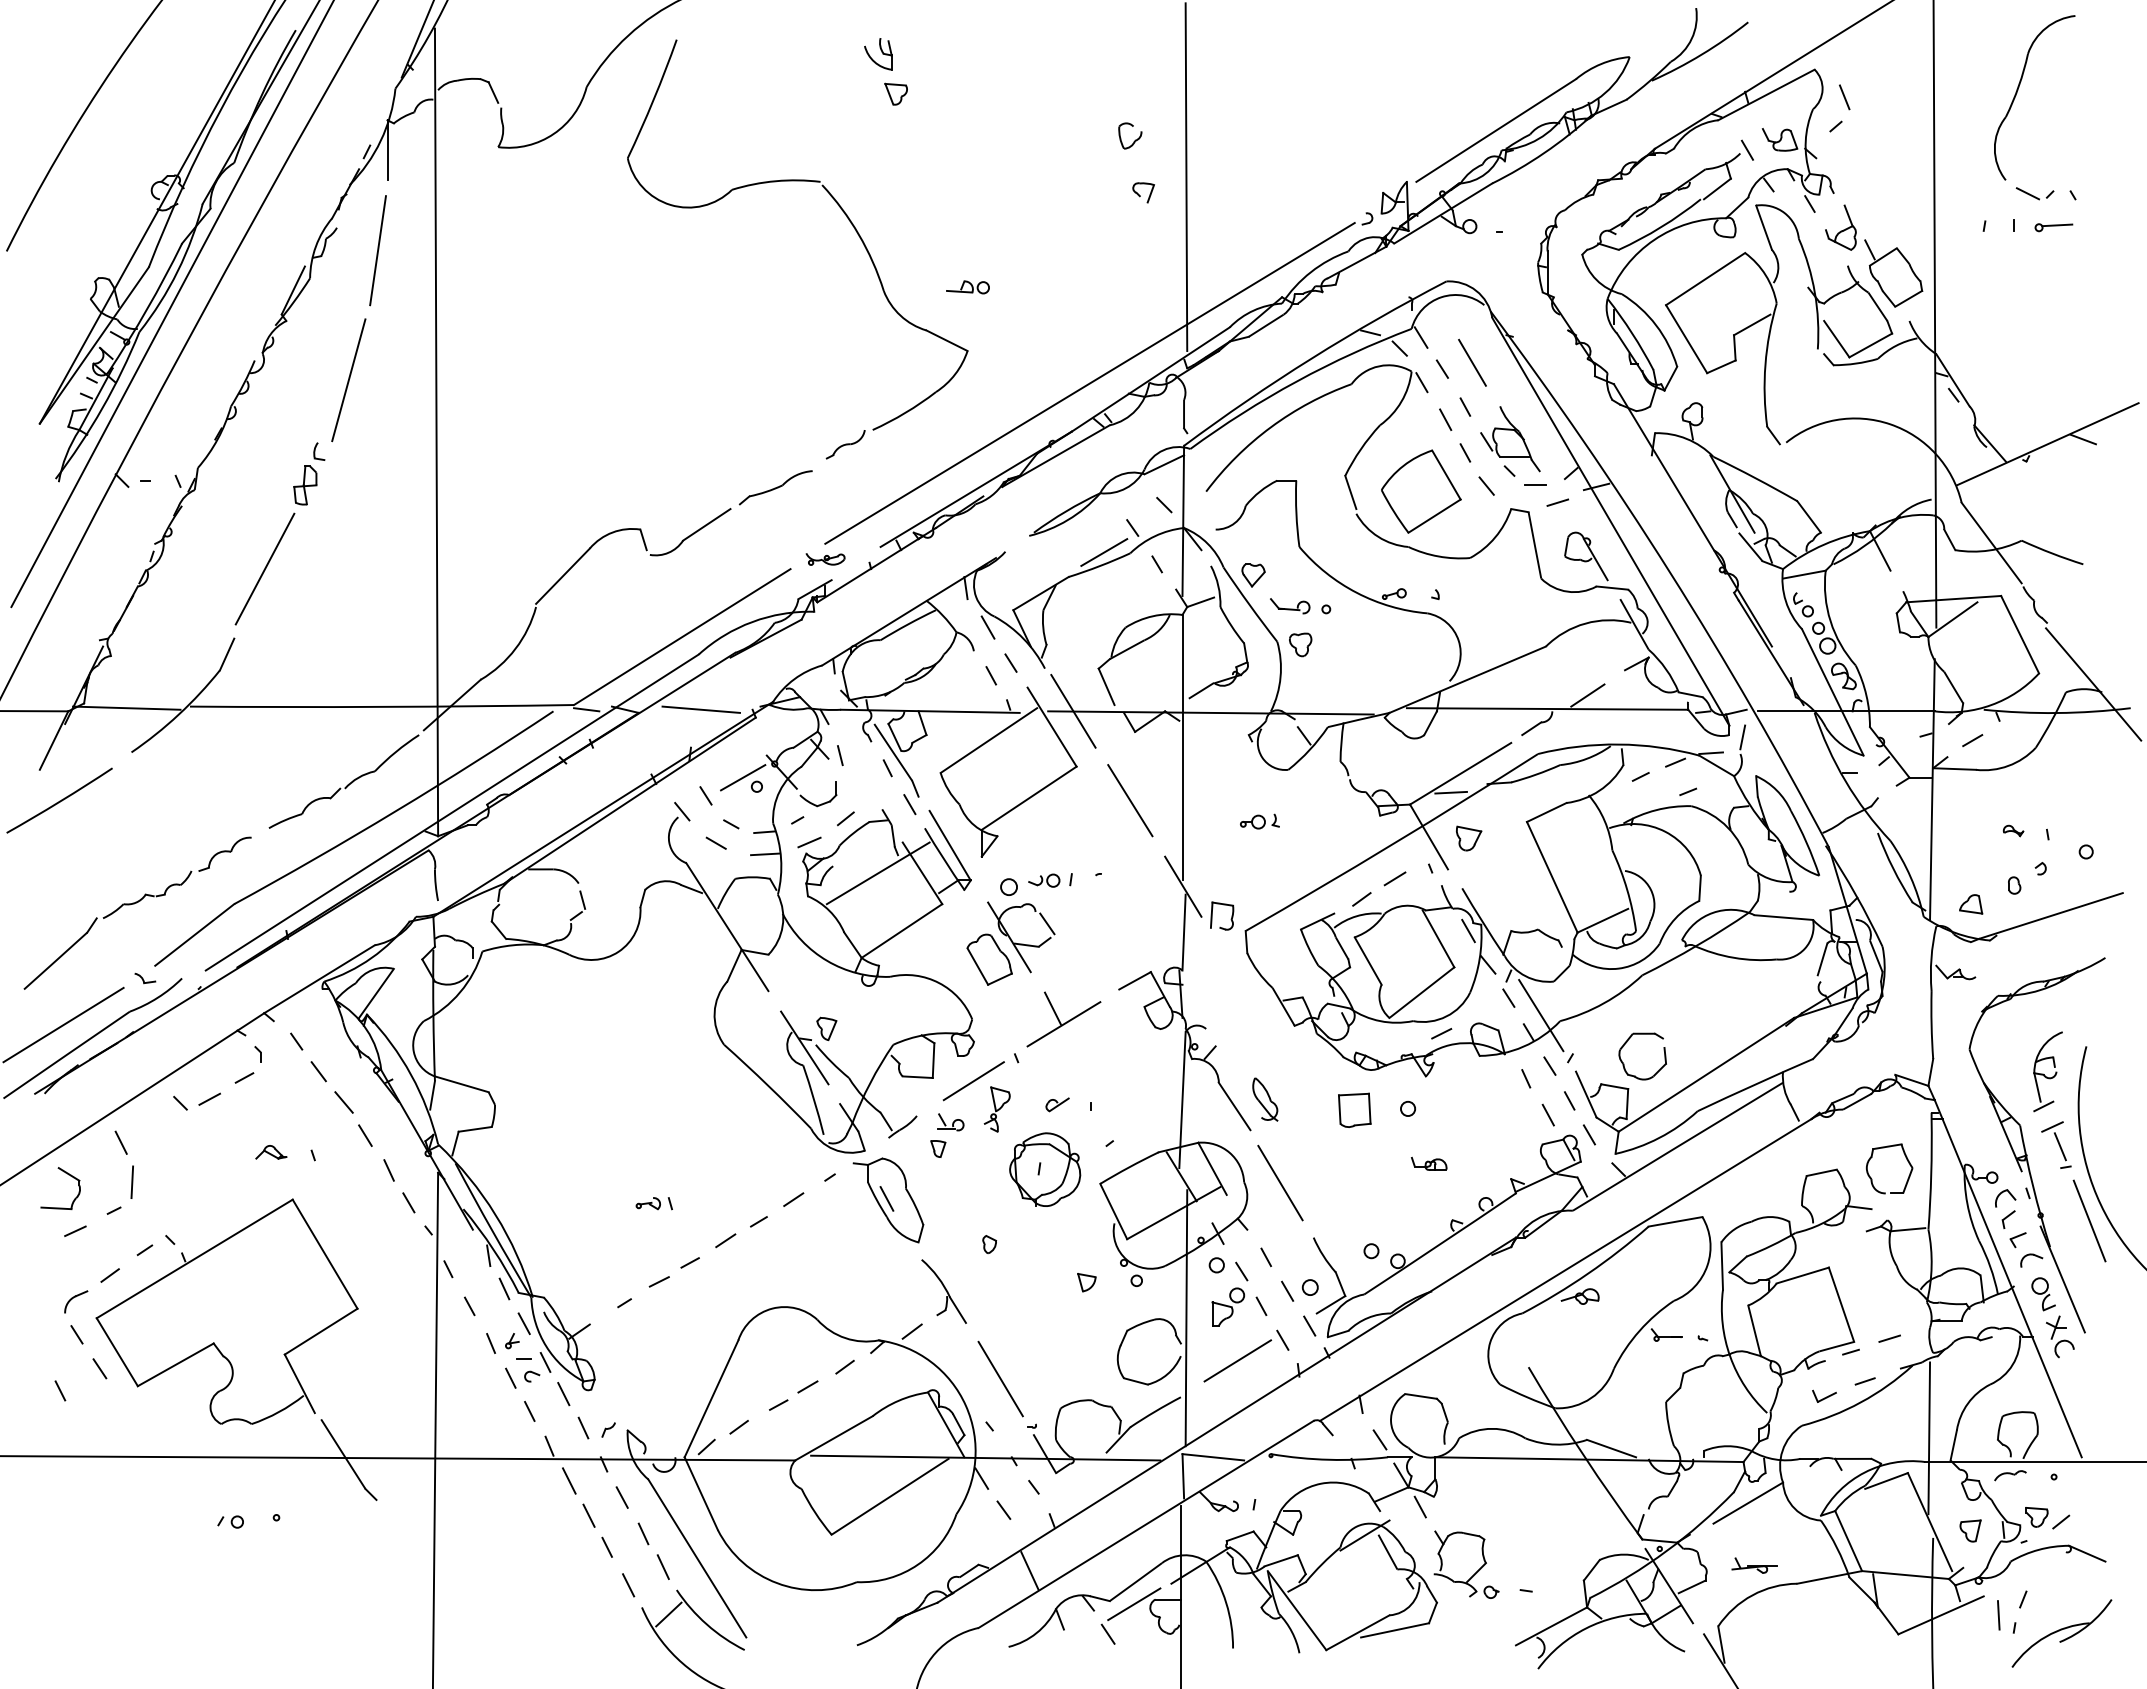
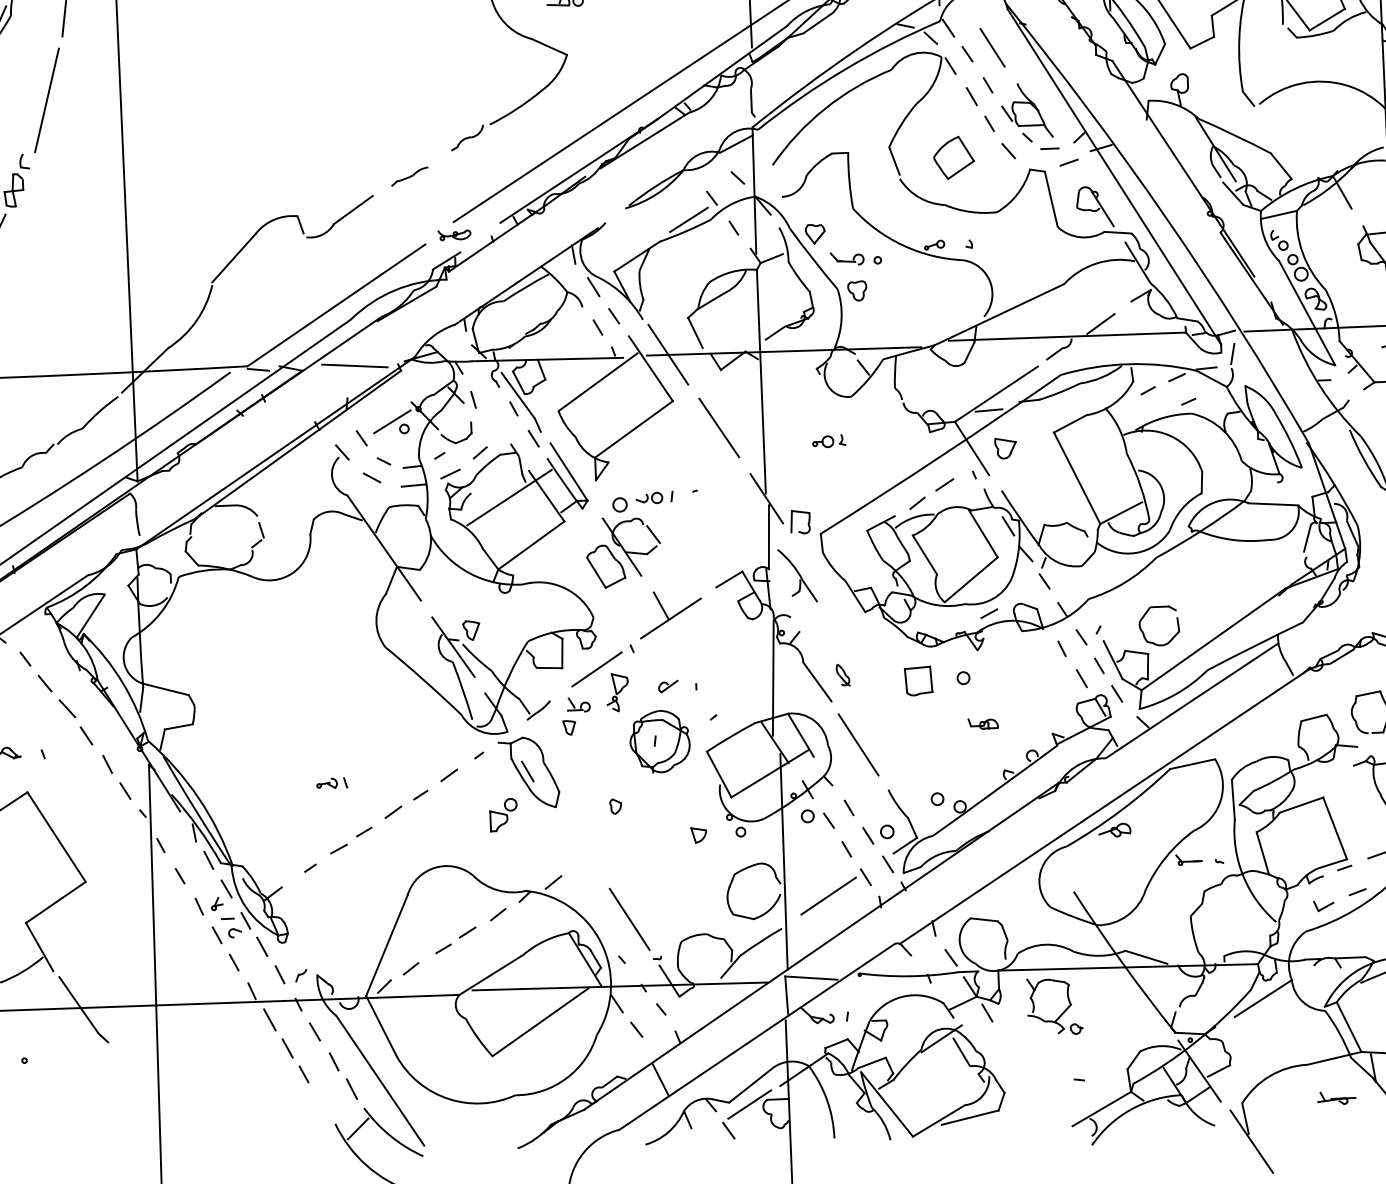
part: (775, 487) -> (409, 176), size x0.6
part: (1421, 491) -> (953, 157), size x0.6
line: (1541, 1015) -> (1072, 594), removed
part: (1265, 1099) -> (843, 675), size x0.6
part: (943, 1291) -> (797, 575), moved
part: (1228, 1306) -> (503, 814), moved
part: (1754, 1565) -> (1336, 1098), moved
part: (1475, 1572) -> (1062, 1012), moved
line: (628, 1585) -> (323, 1105), removed

